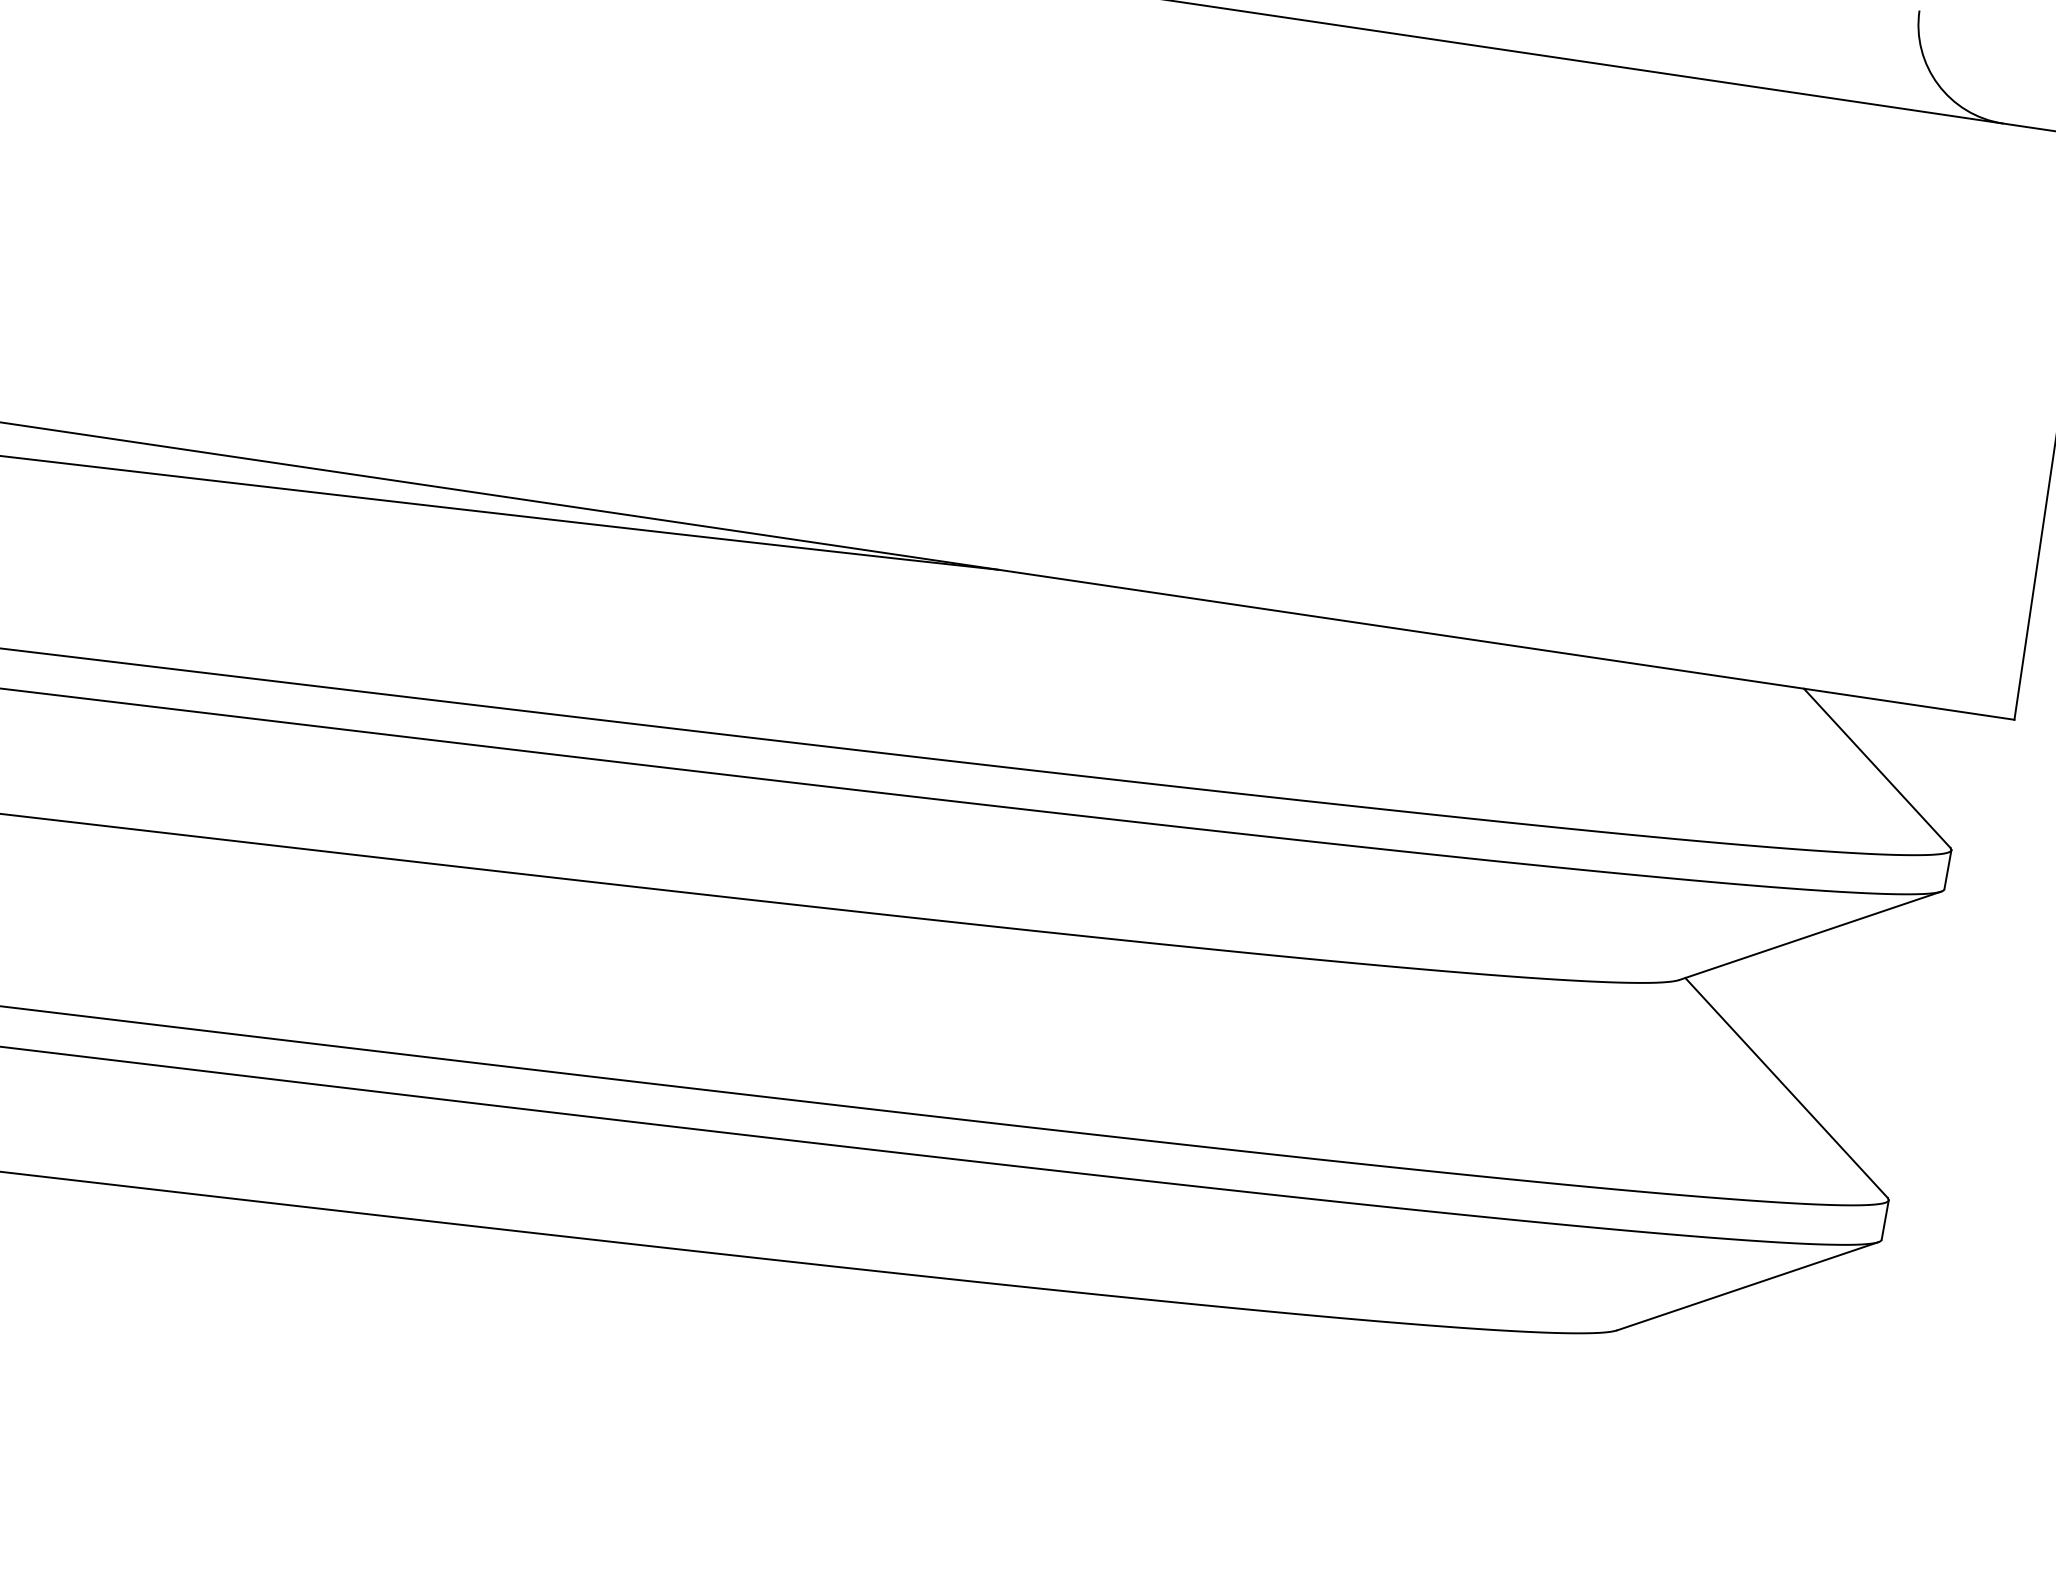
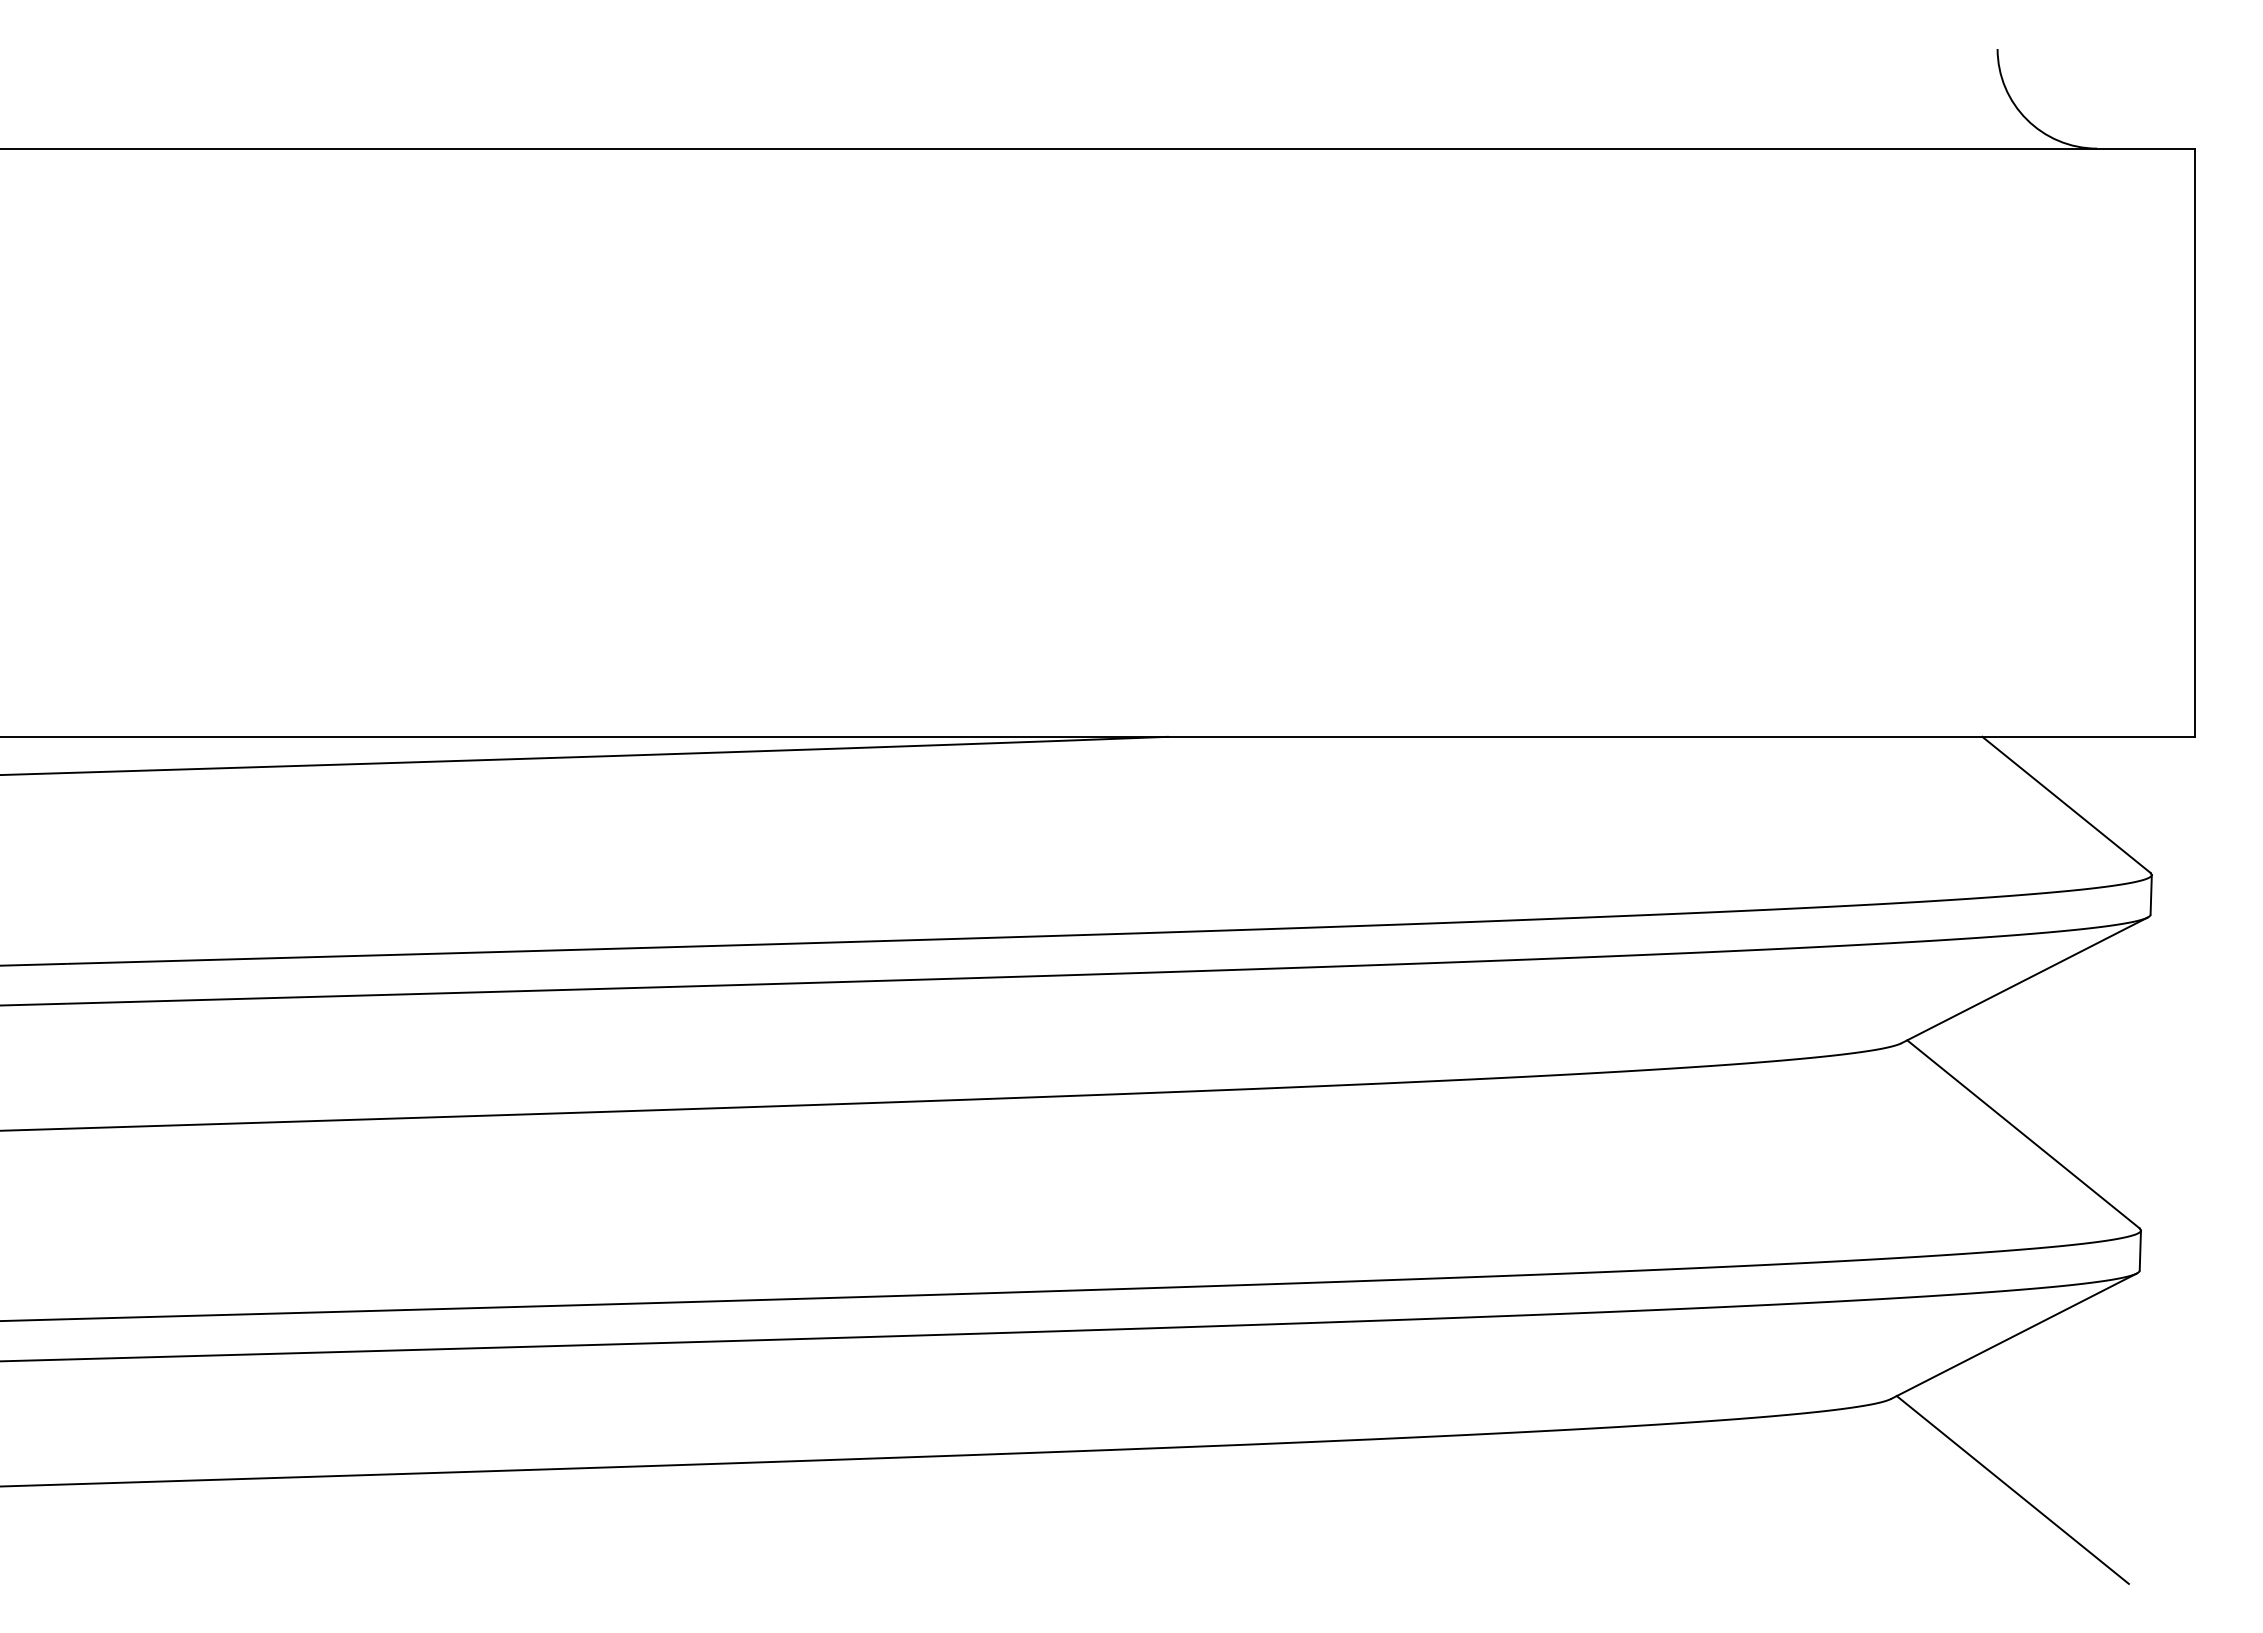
line: (1723, 1437) -> (2012, 1489), added

